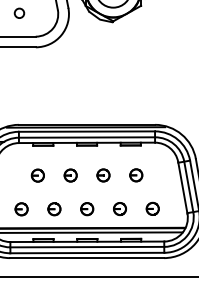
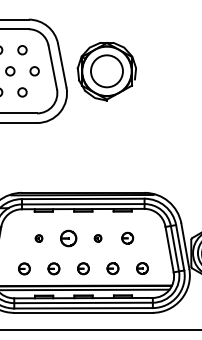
part: (37, 175) -> (38, 238), size x0.6
part: (70, 175) -> (68, 238), size x1.4
part: (102, 175) -> (97, 238), size x0.6

